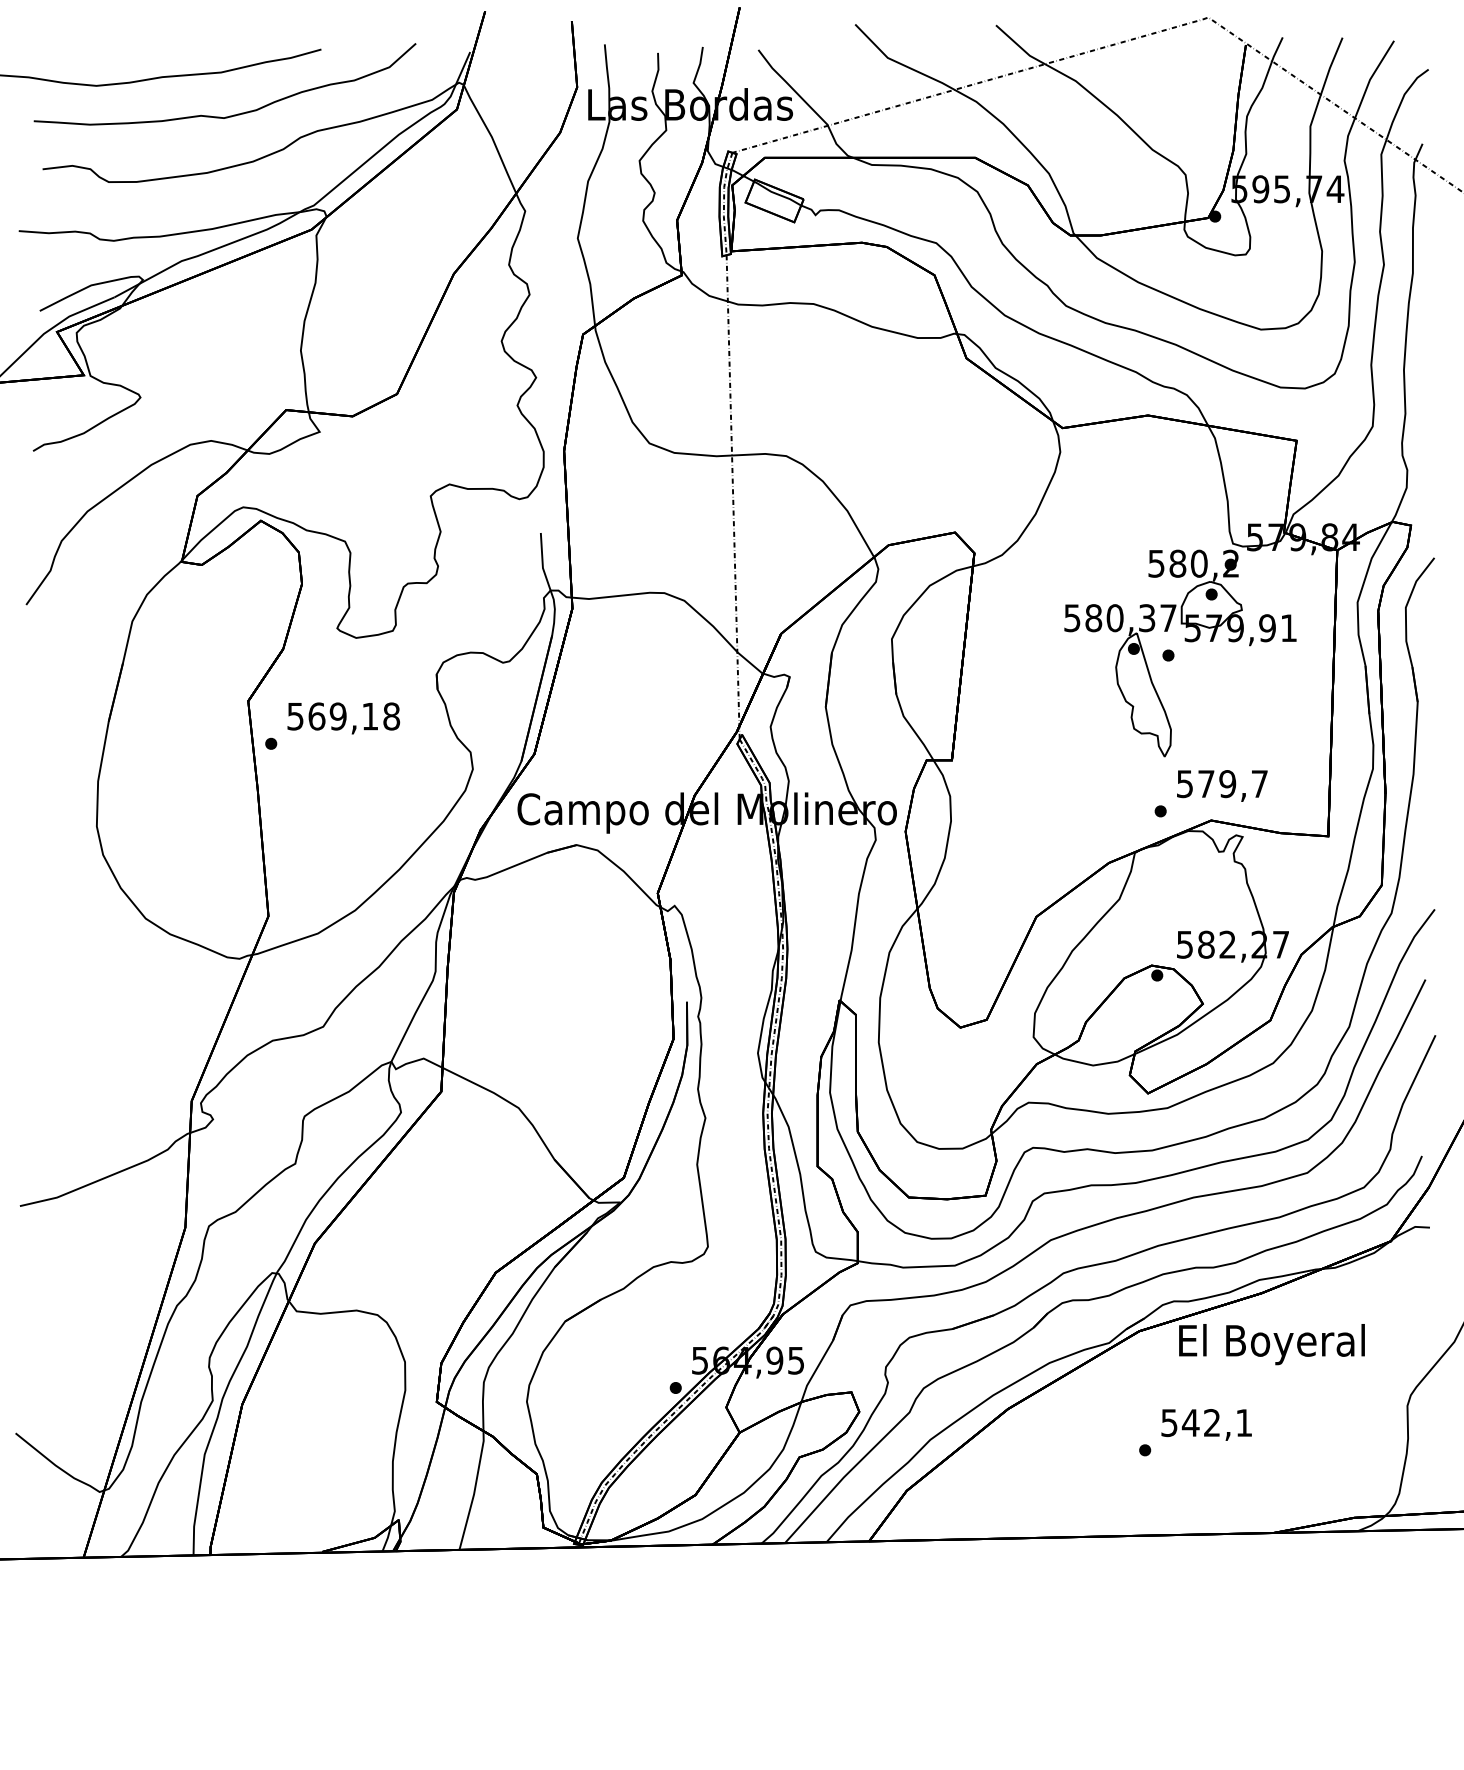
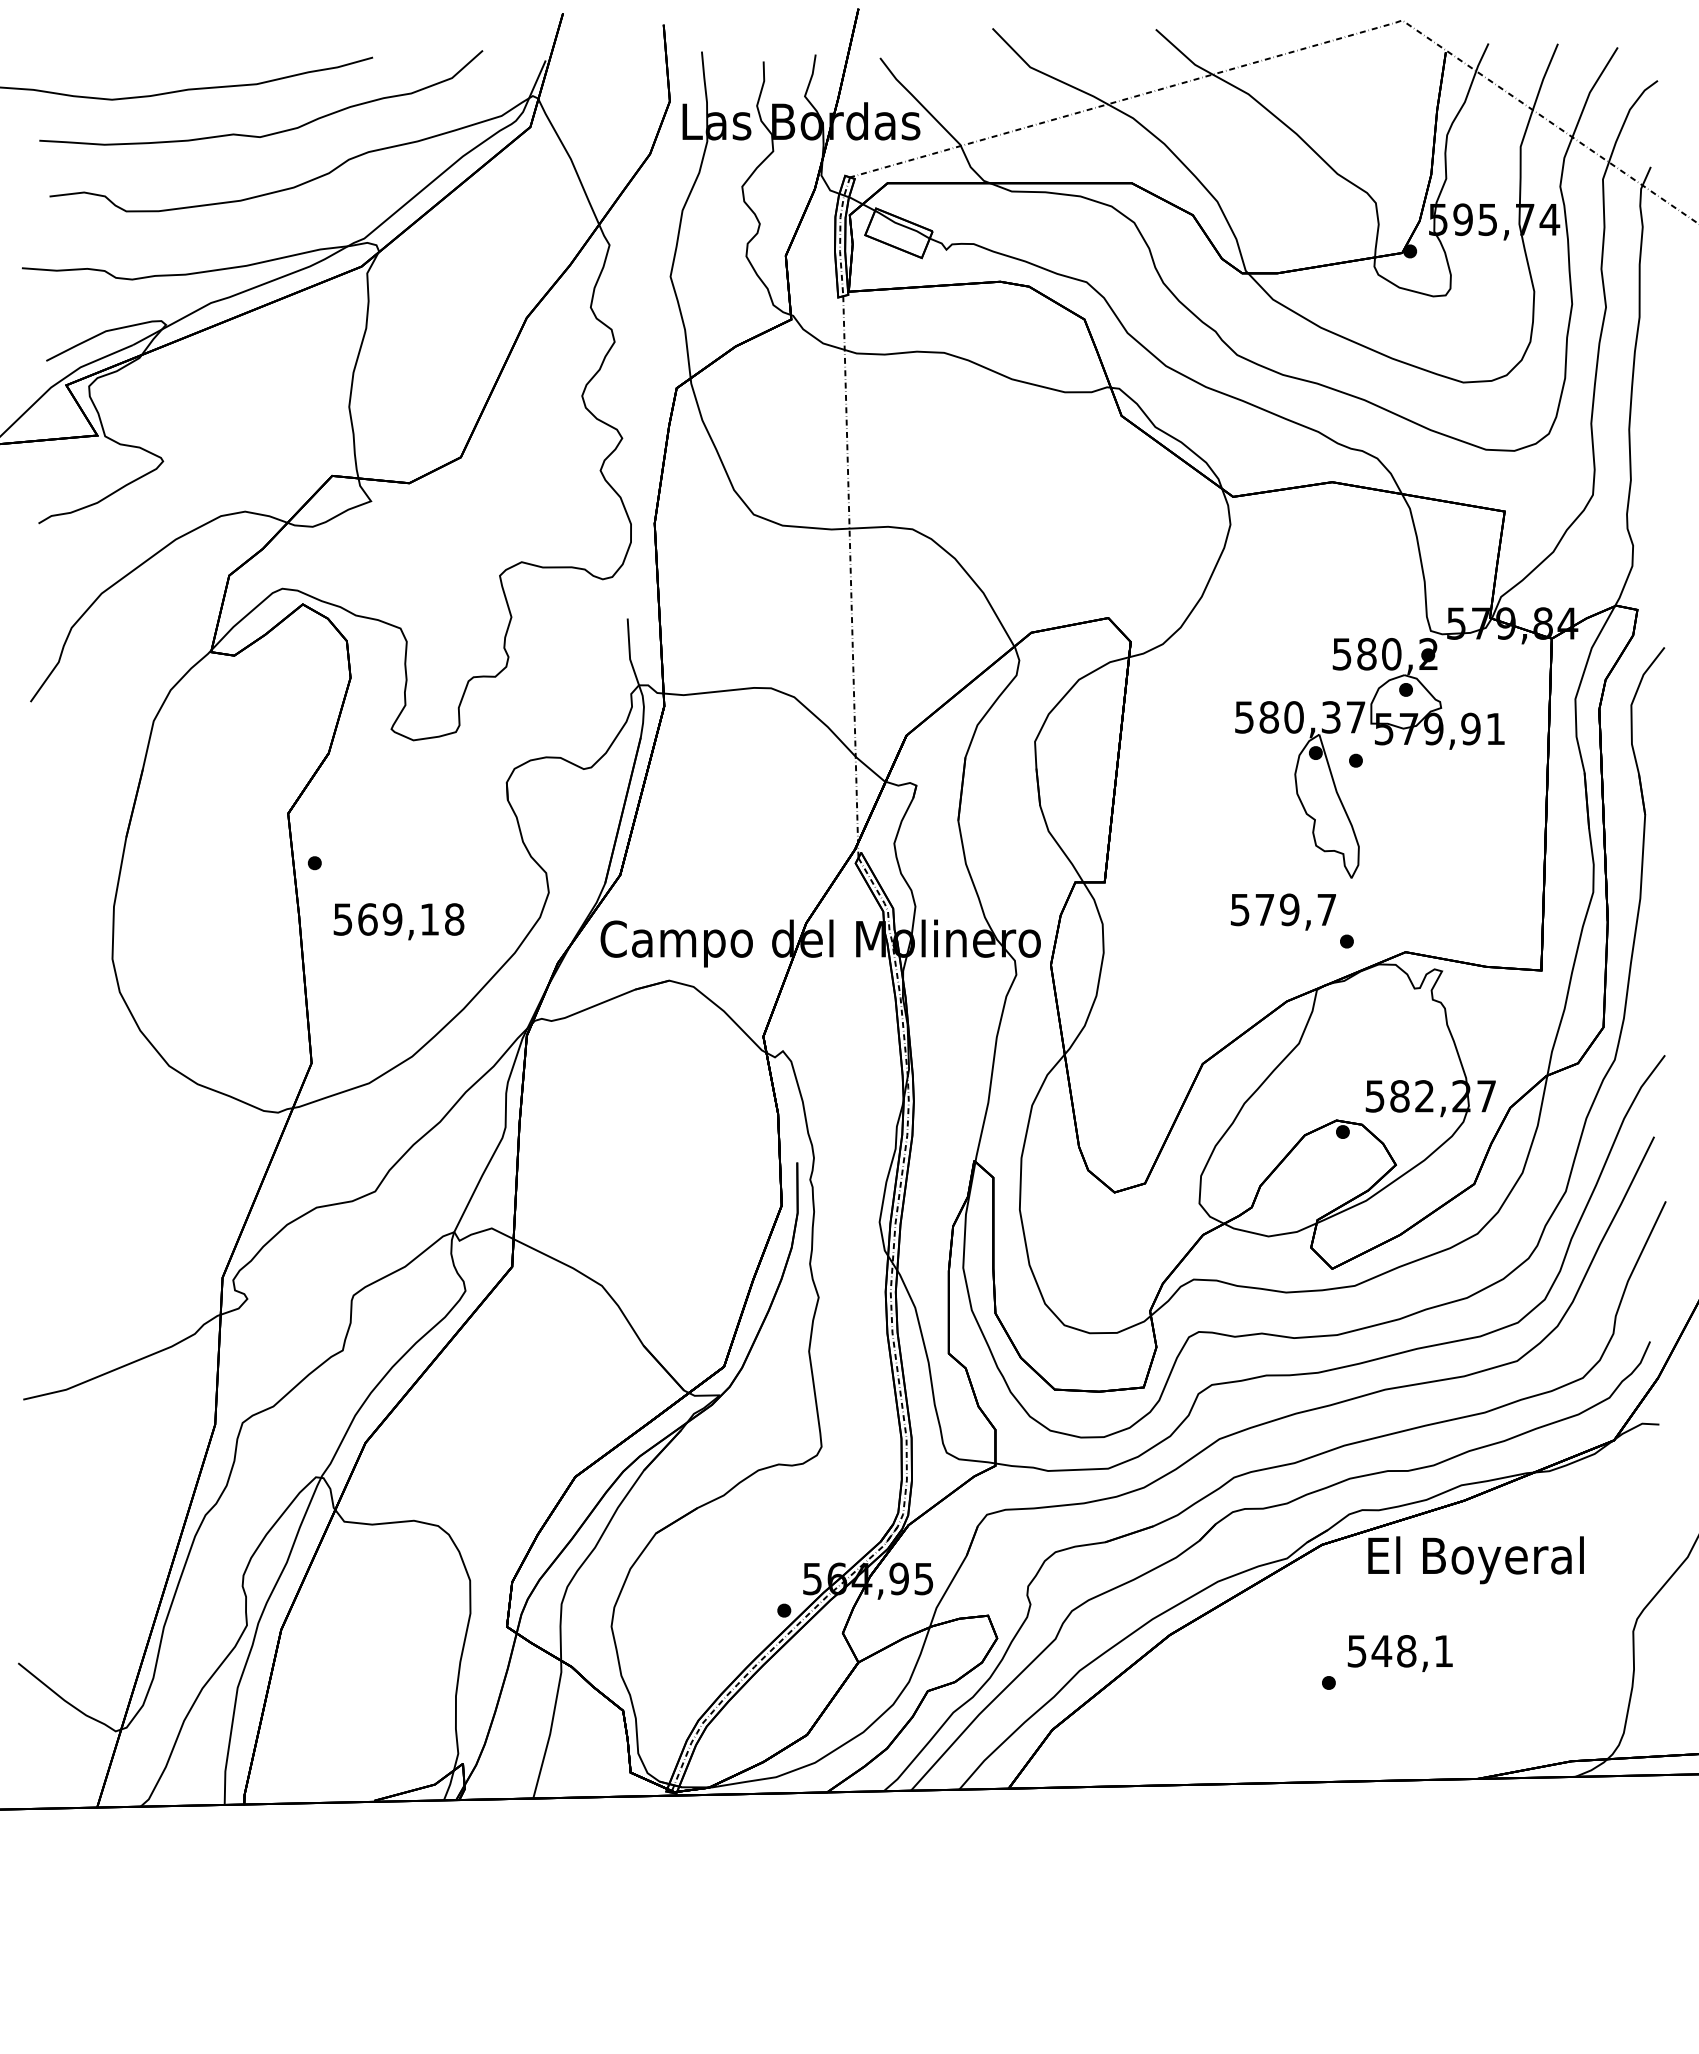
text: (343, 718) -> (398, 921), moved
text: (1221, 785) -> (1282, 911), moved
text: (1212, 1423) -> (1406, 1651), 542,1 -> 548,1

